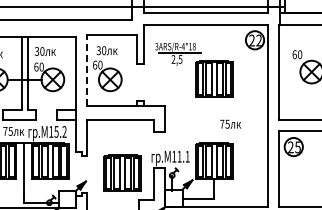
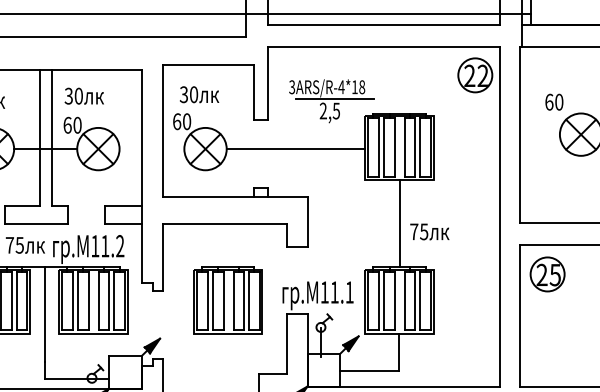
line: (87, 70) -> (162, 131), dashed -> solid
line: (158, 79) -> (295, 148), added
line: (214, 119) -> (399, 223), added
text: (56, 131) -> (105, 245), 15.2 -> 11.2
part: (122, 172) -> (228, 299), moved

